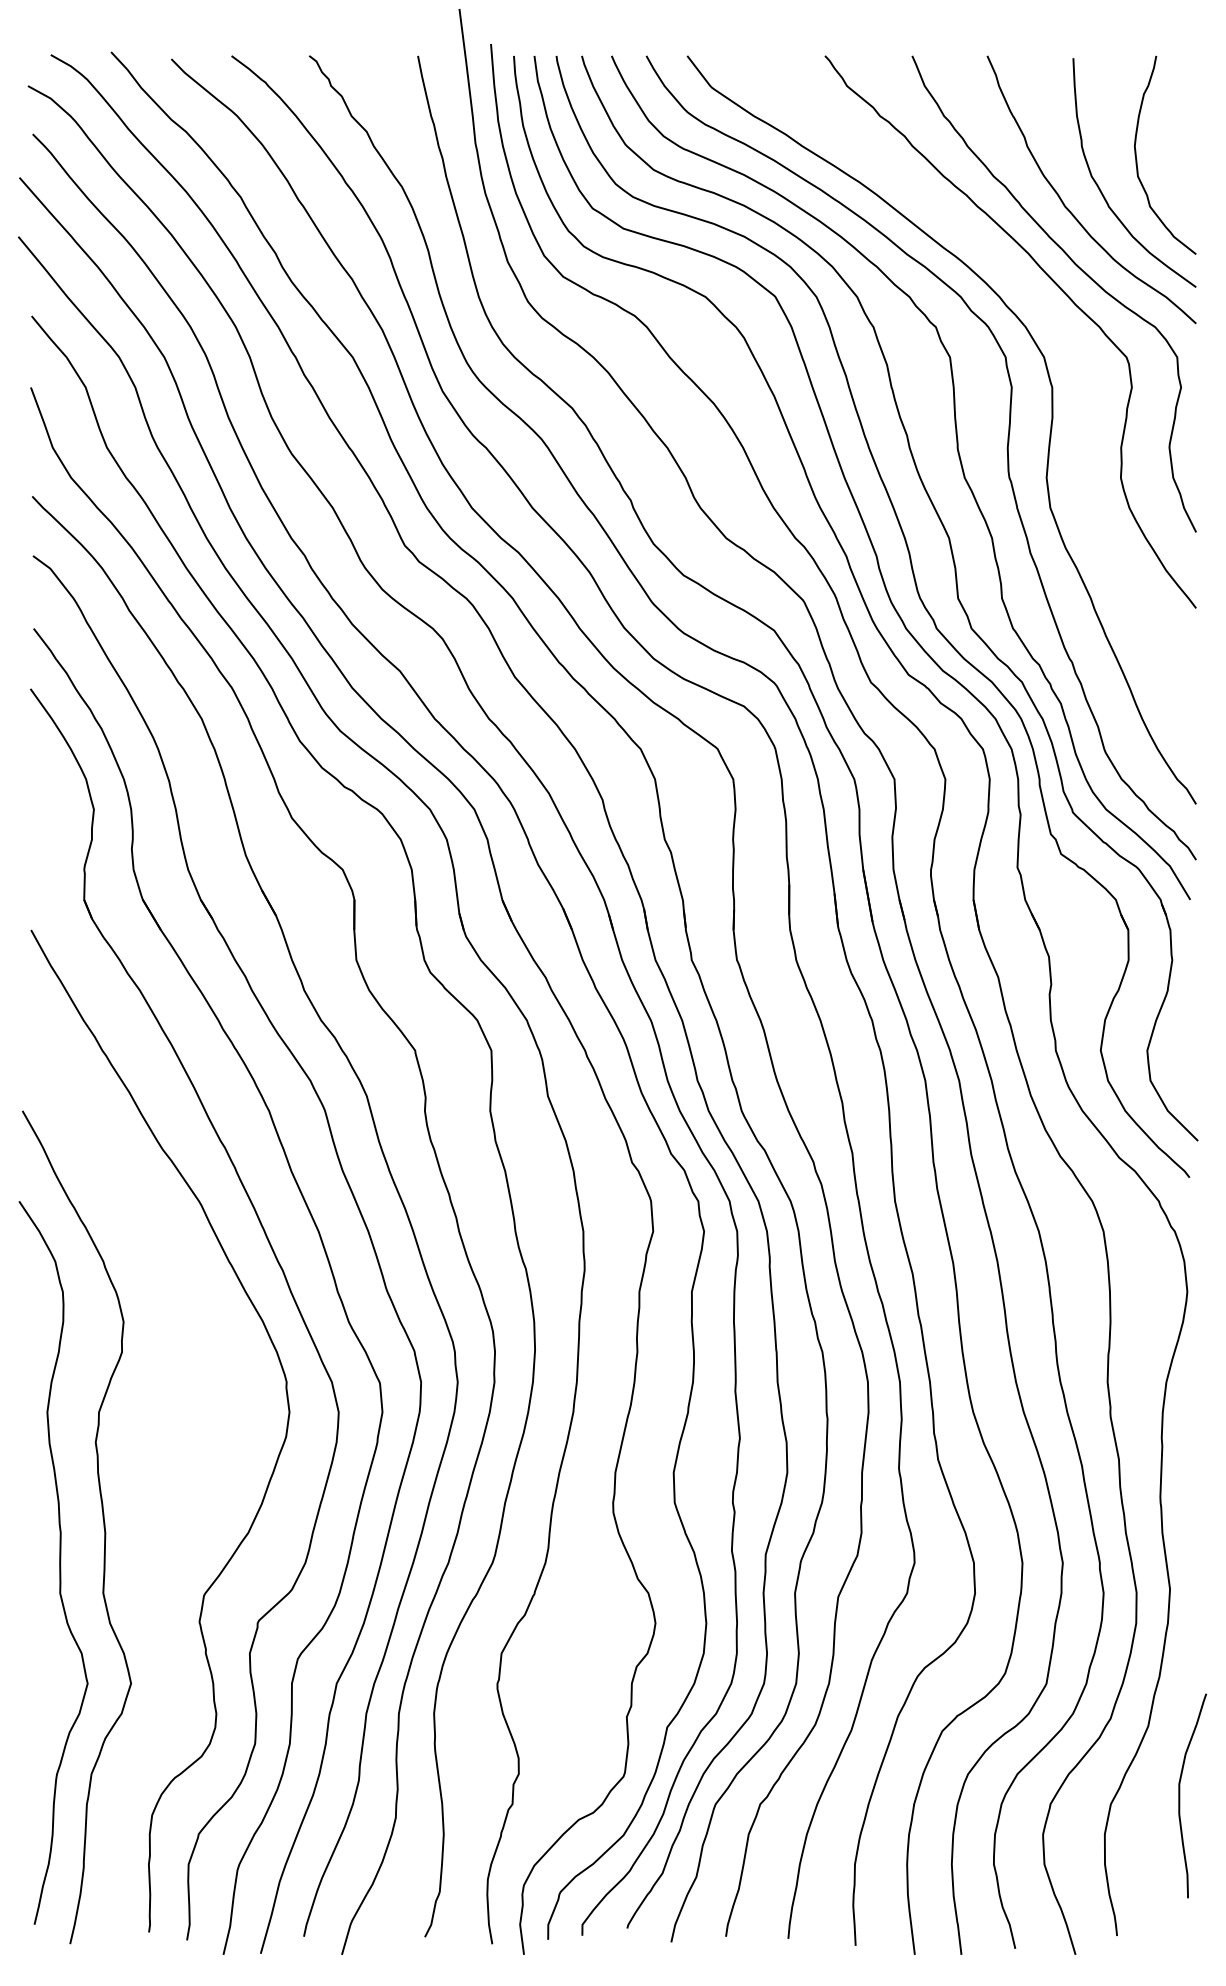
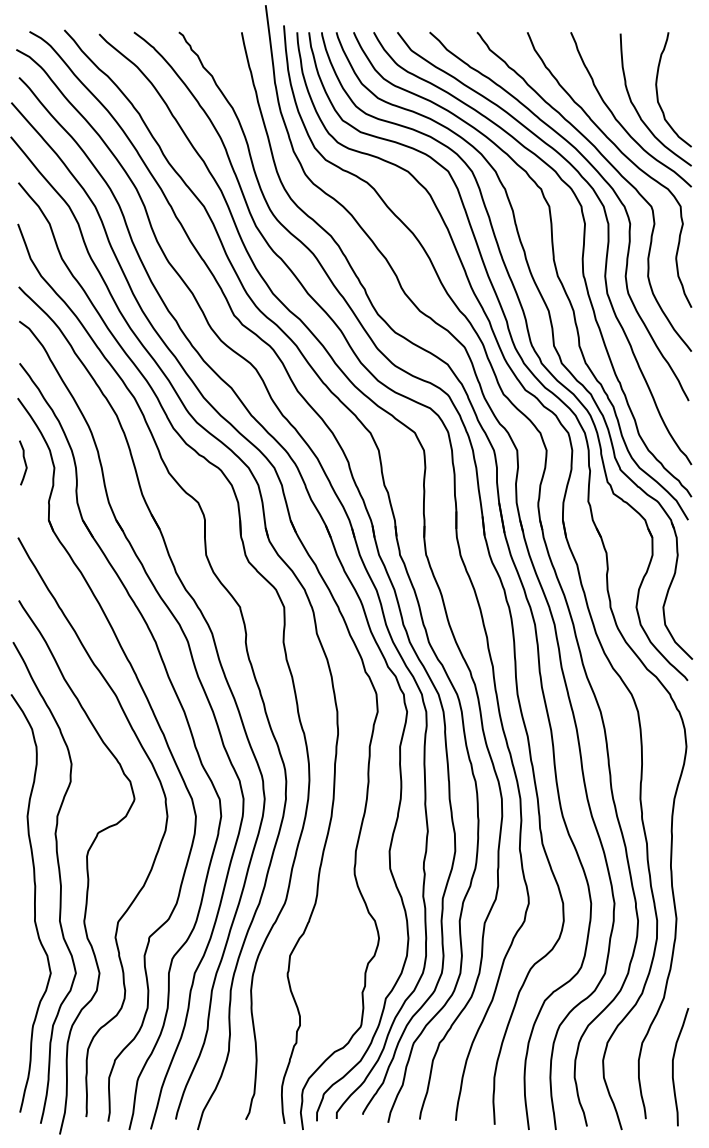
curve: (1043, 312) -> (603, 180), added
curve: (42, 800) -> (24, 462), added
curve: (149, 1500) -> (86, 867), added
curve: (1180, 1796) -> (673, 1067), moved

